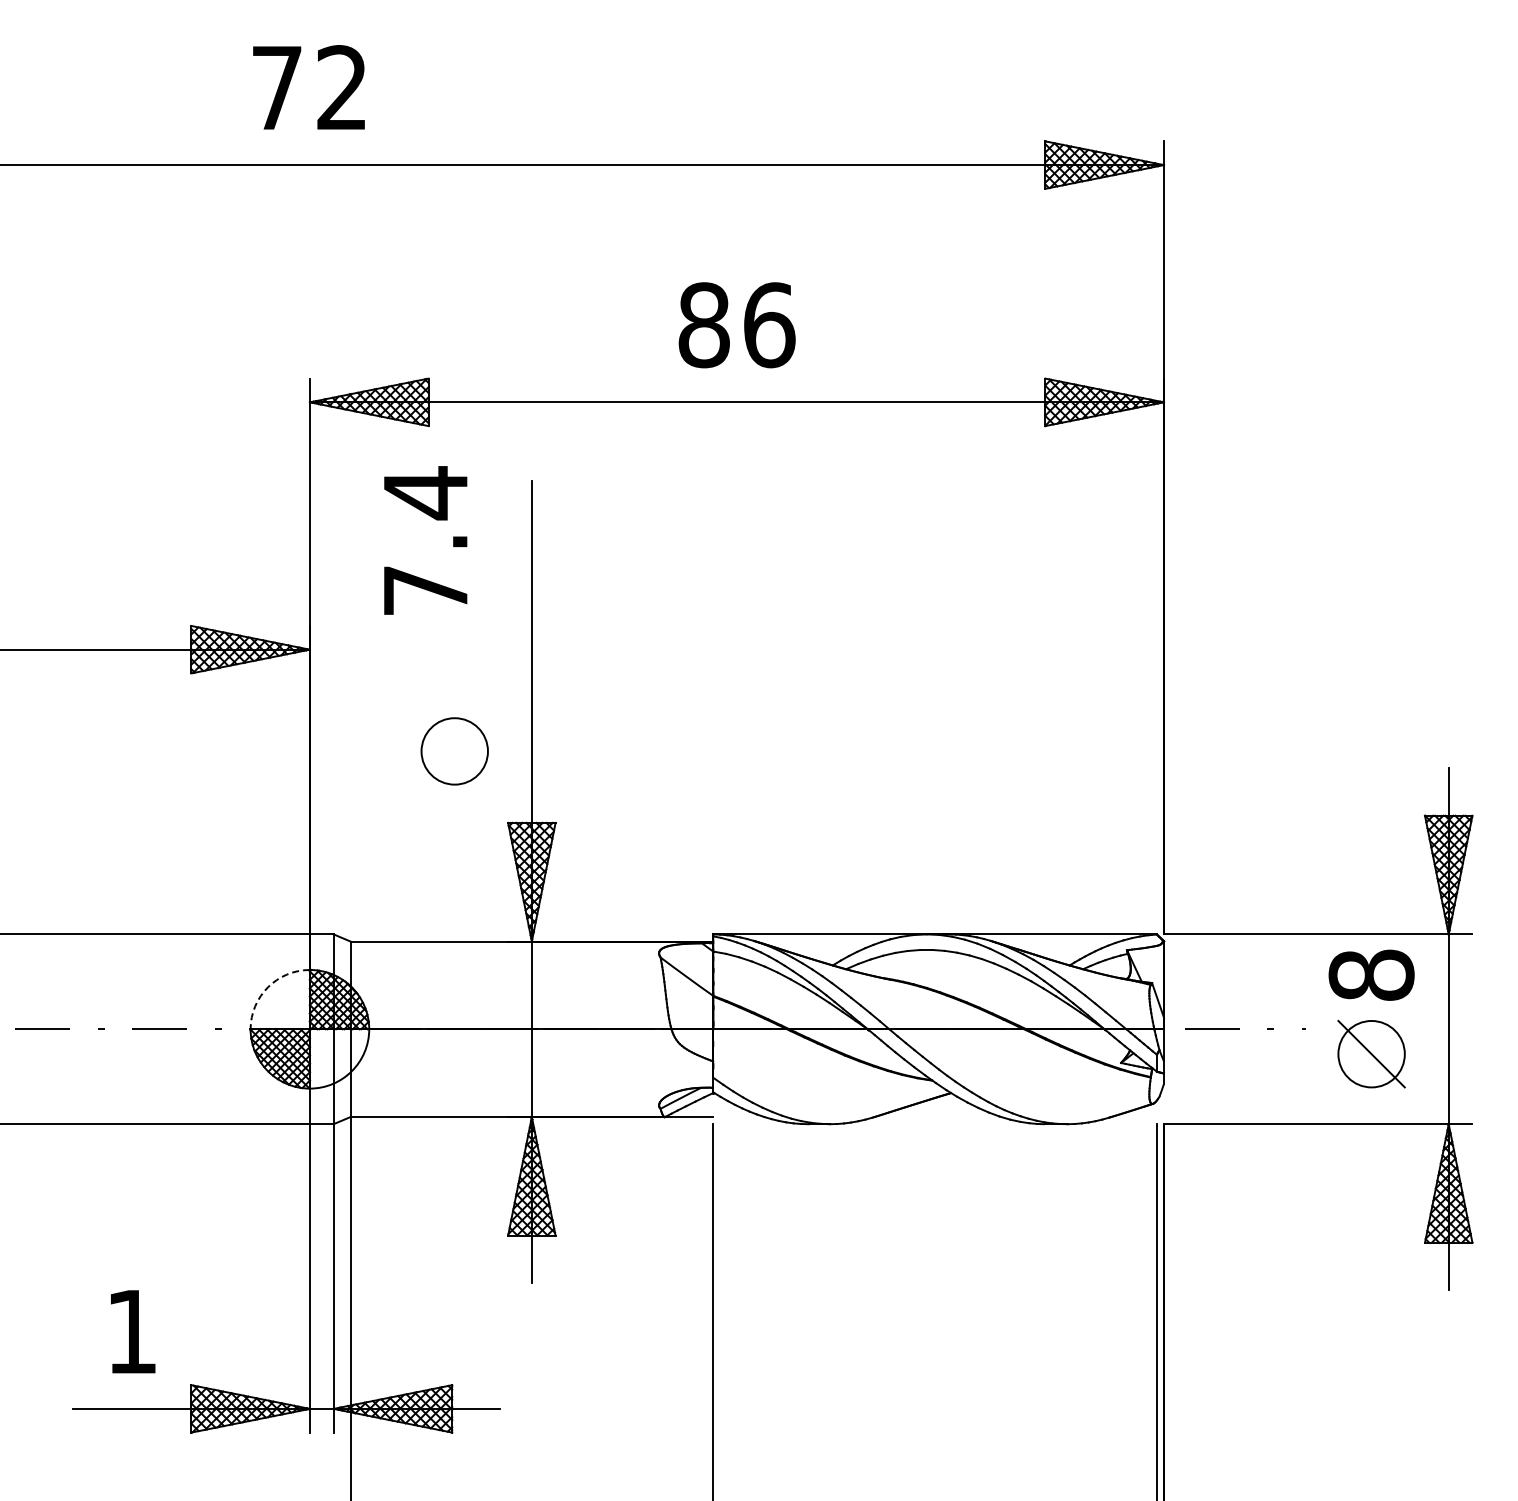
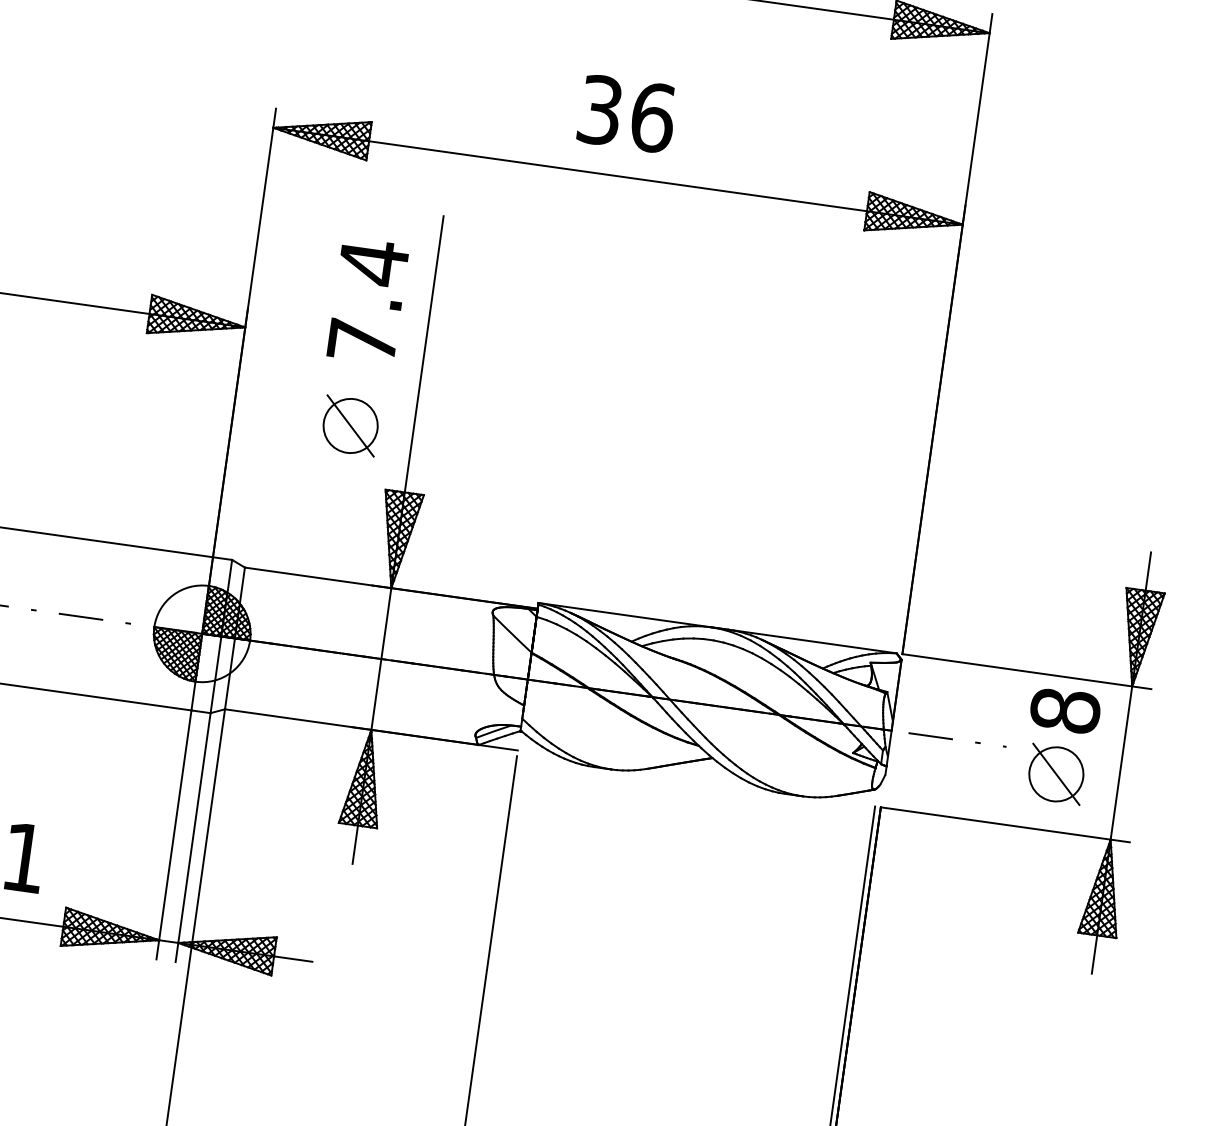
text: (703, 325) -> (599, 110), 86 -> 36
text: (425, 540) -> (368, 300), moved
line: (454, 751) -> (350, 426), added
arc: (267, 987) -> (172, 595), dashed -> solid

